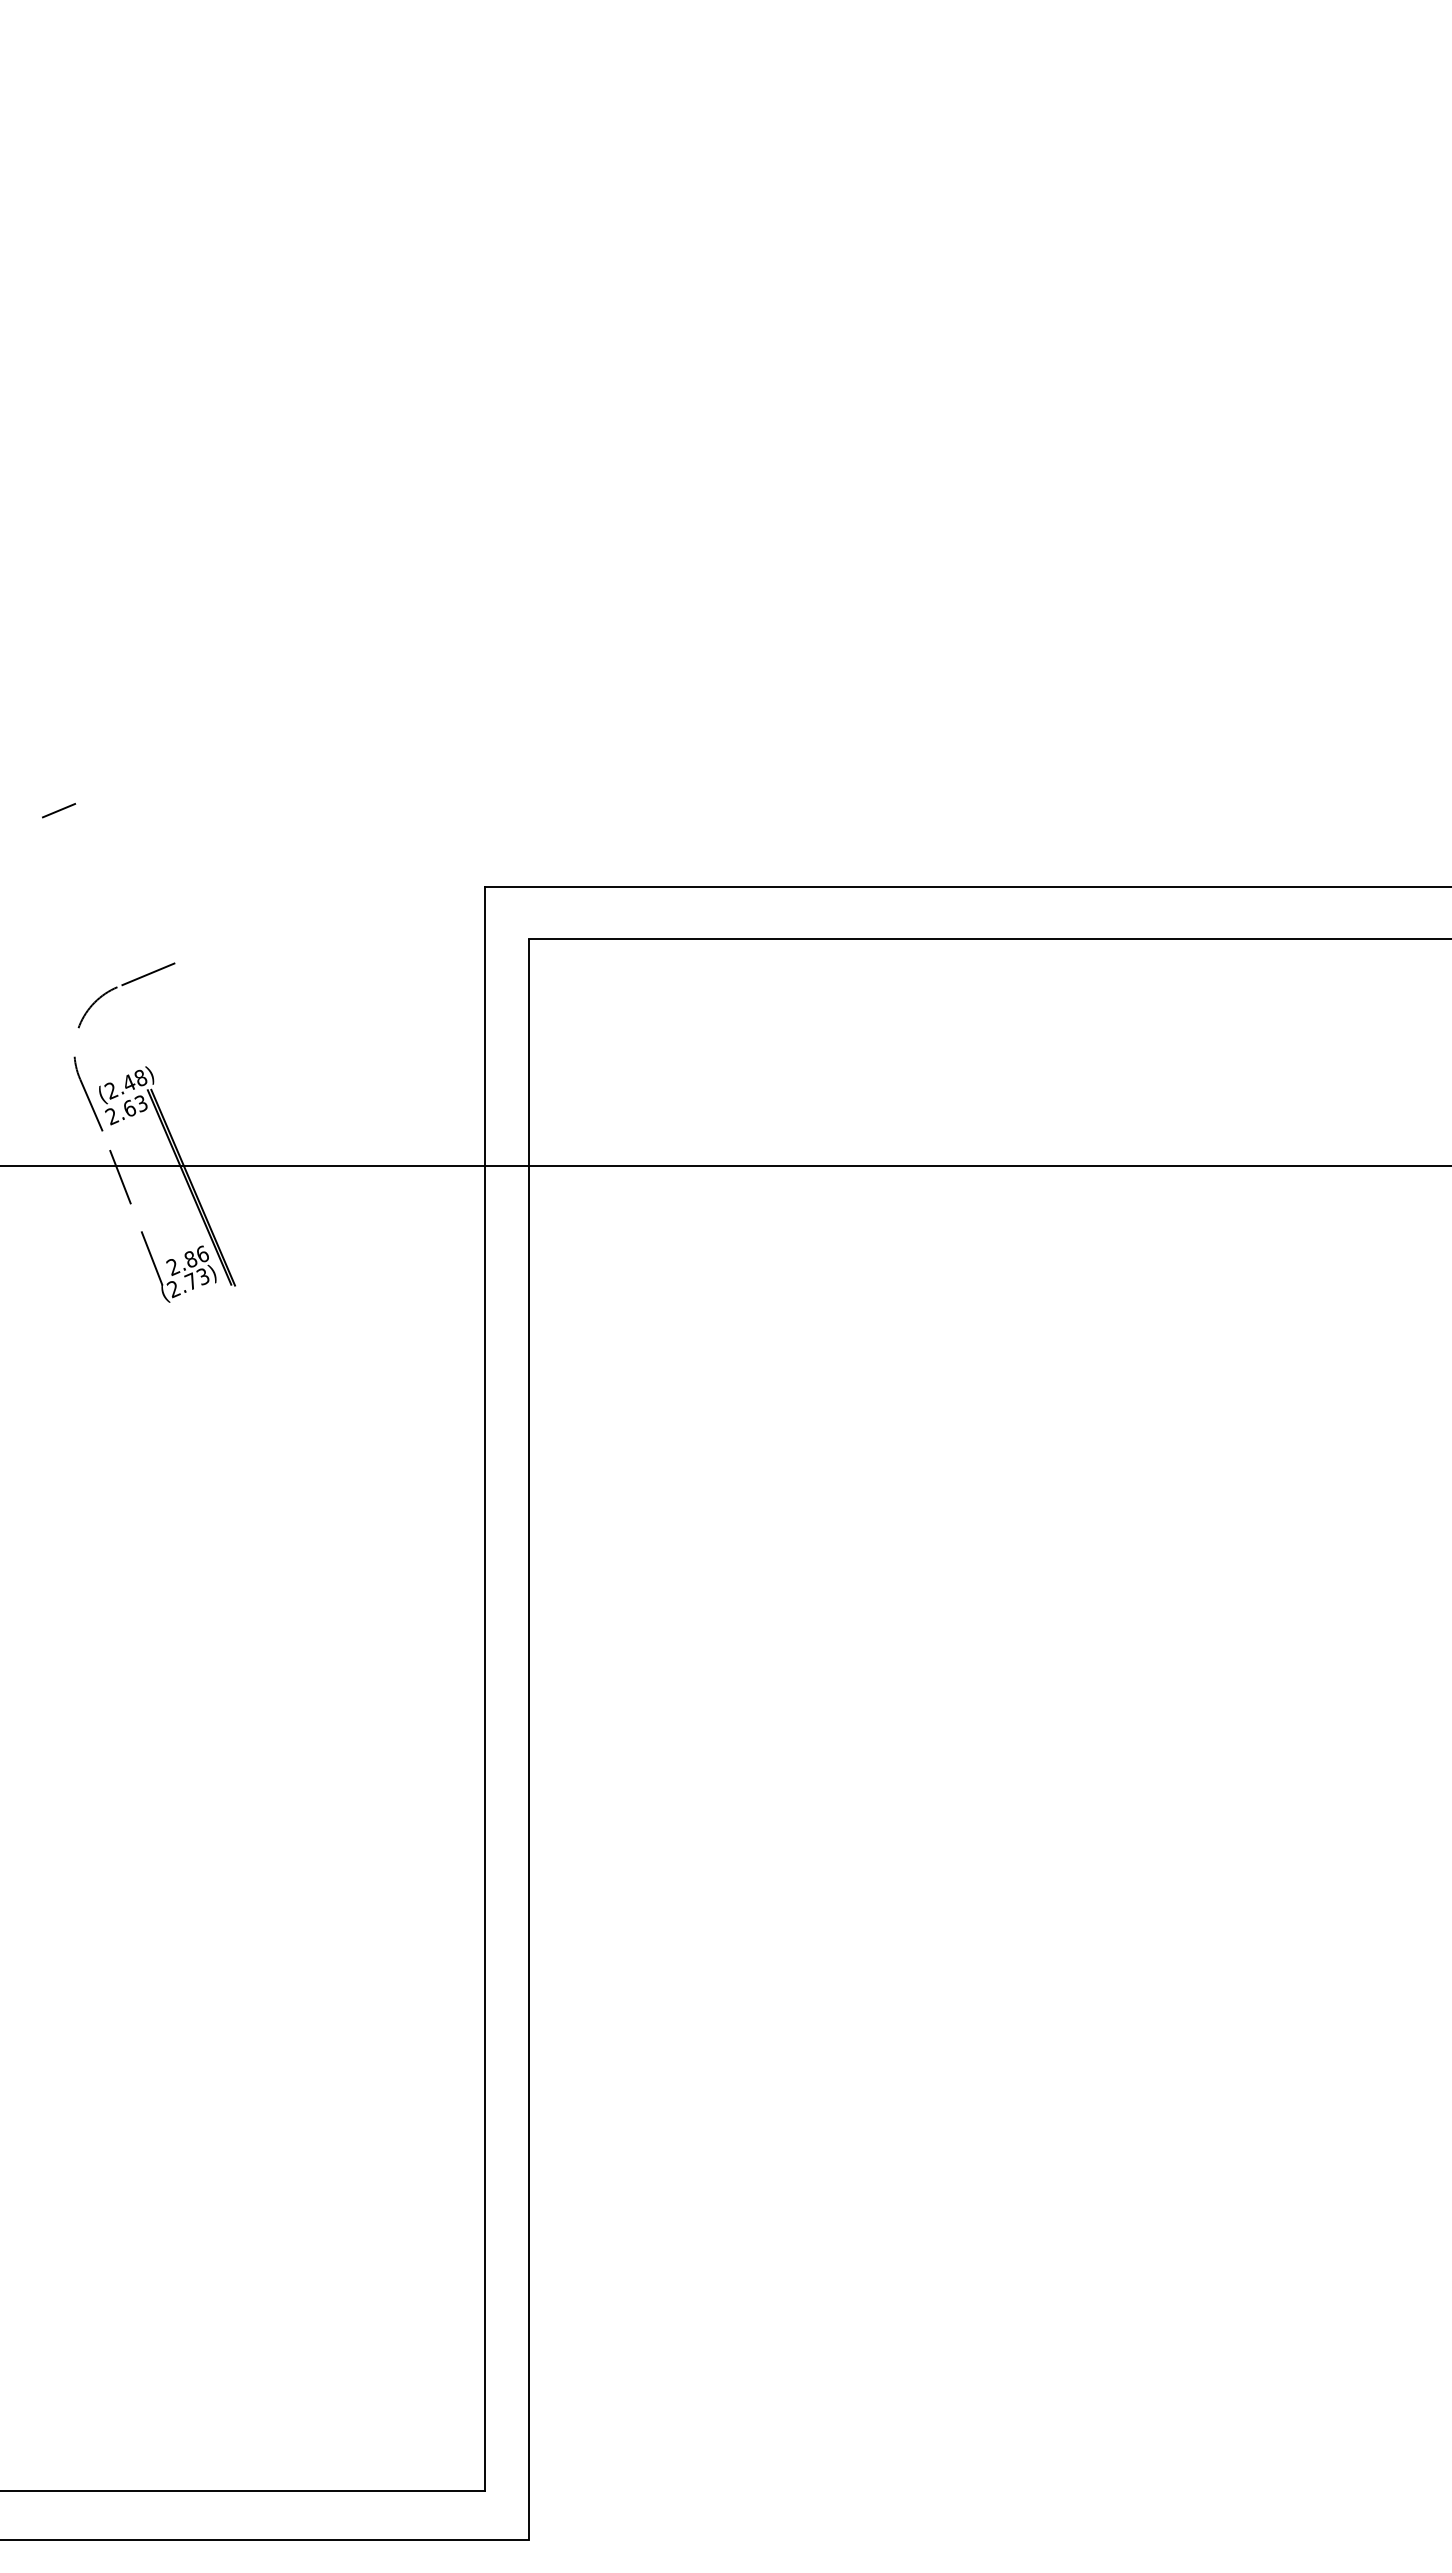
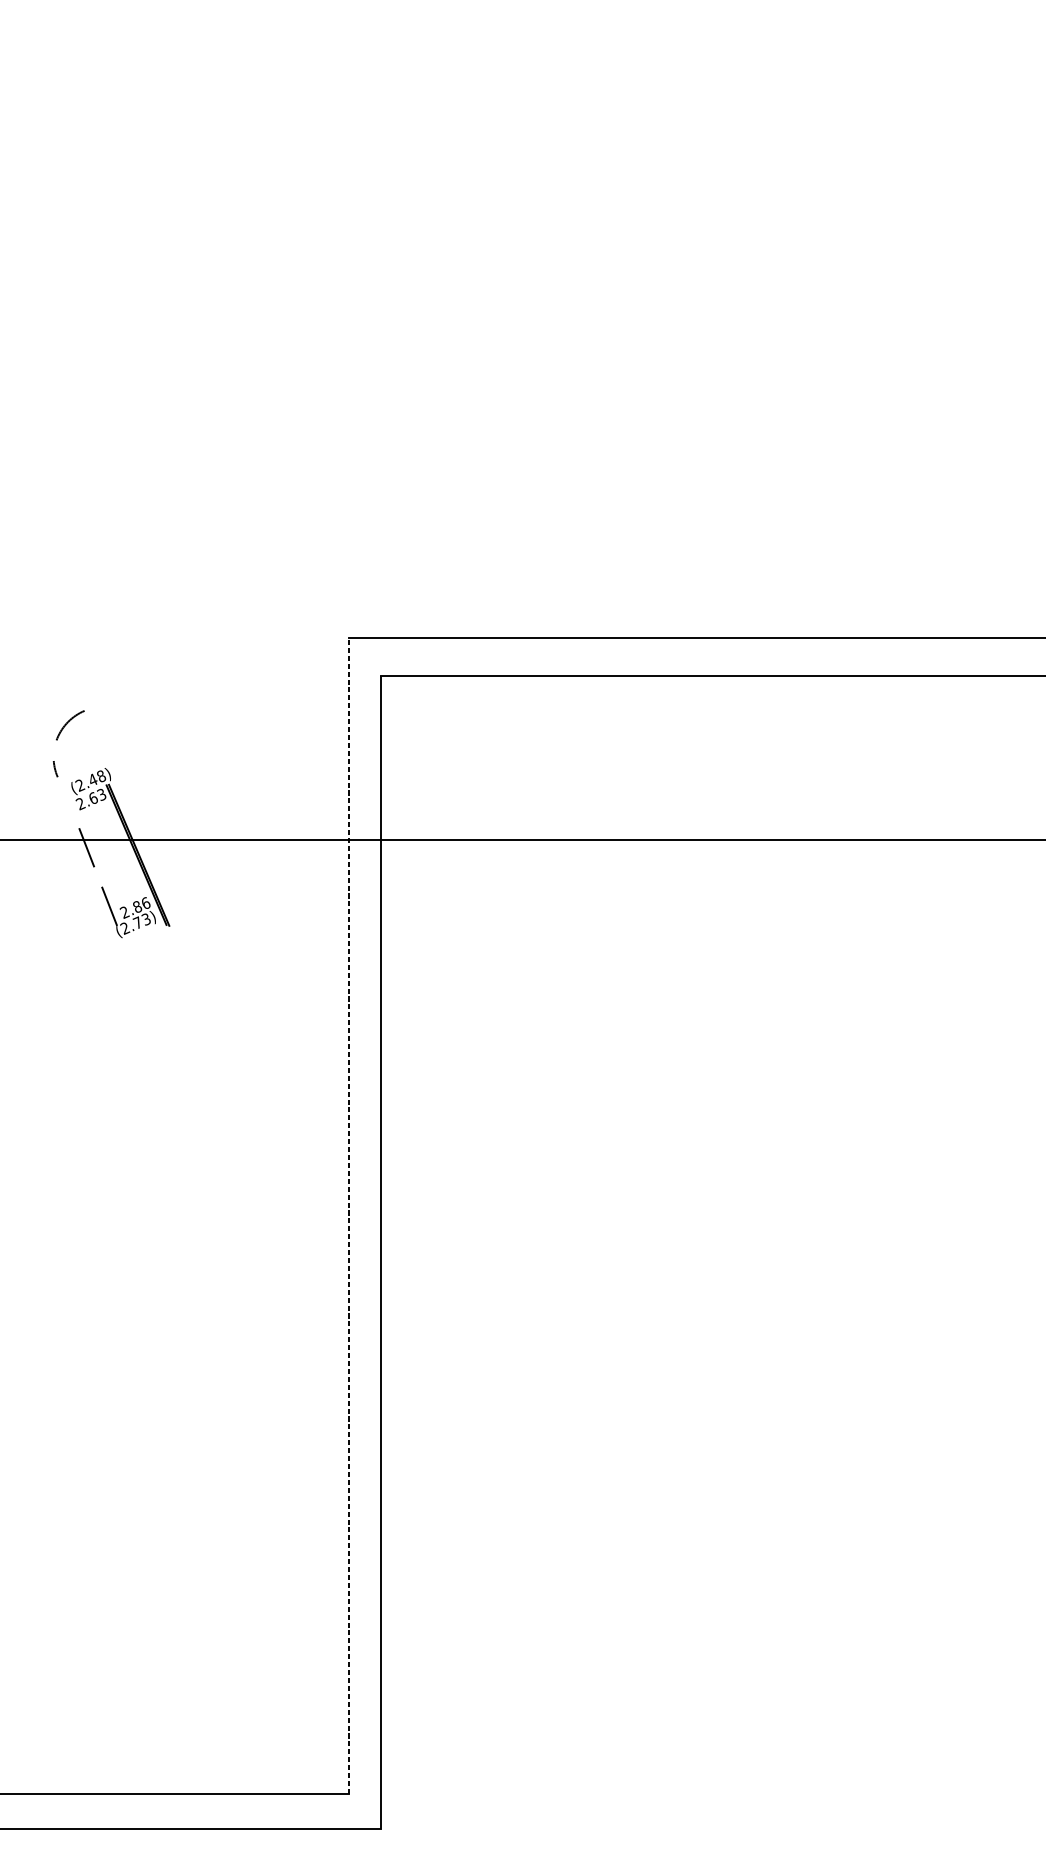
line: (59, 810) -> (42, 583), removed
line: (146, 975) -> (105, 702), removed
line: (91, 1105) -> (65, 796), removed
line: (484, 1688) -> (349, 1216), solid -> dashed

